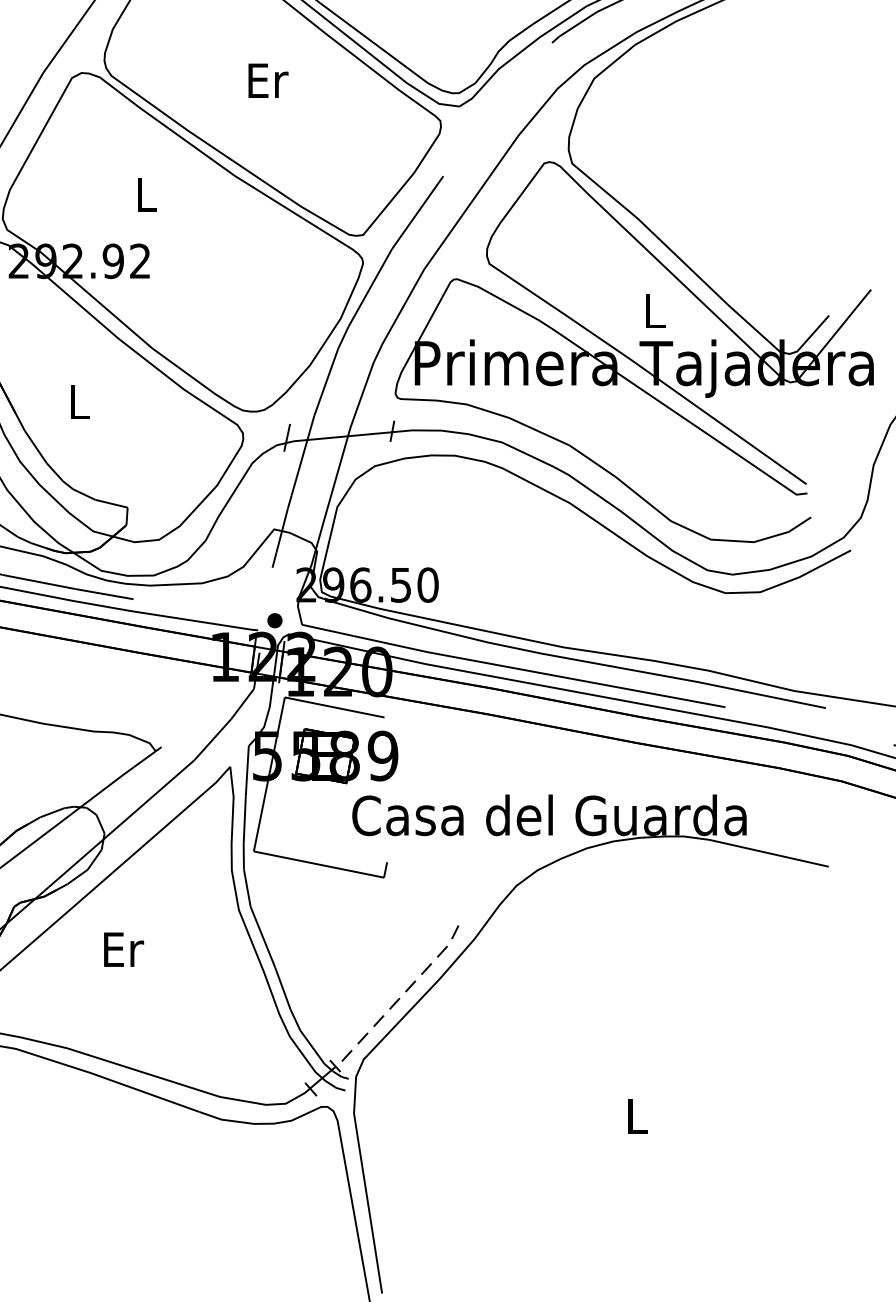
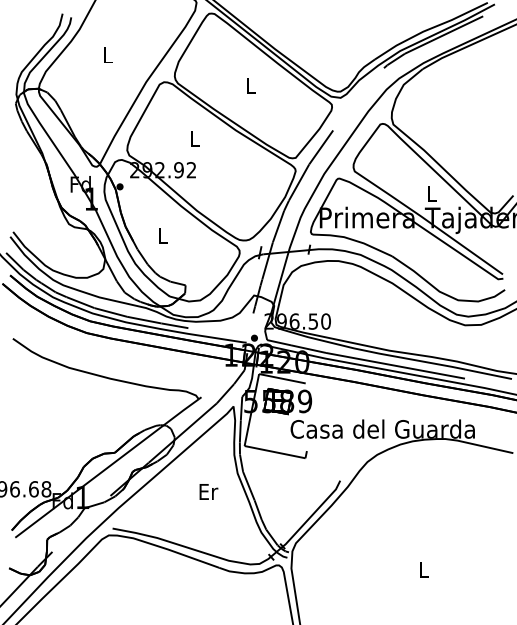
text: (268, 79) -> (251, 85), Er -> L
text: (123, 948) -> (208, 491), moved
line: (399, 997) -> (312, 514), dashed -> solid

